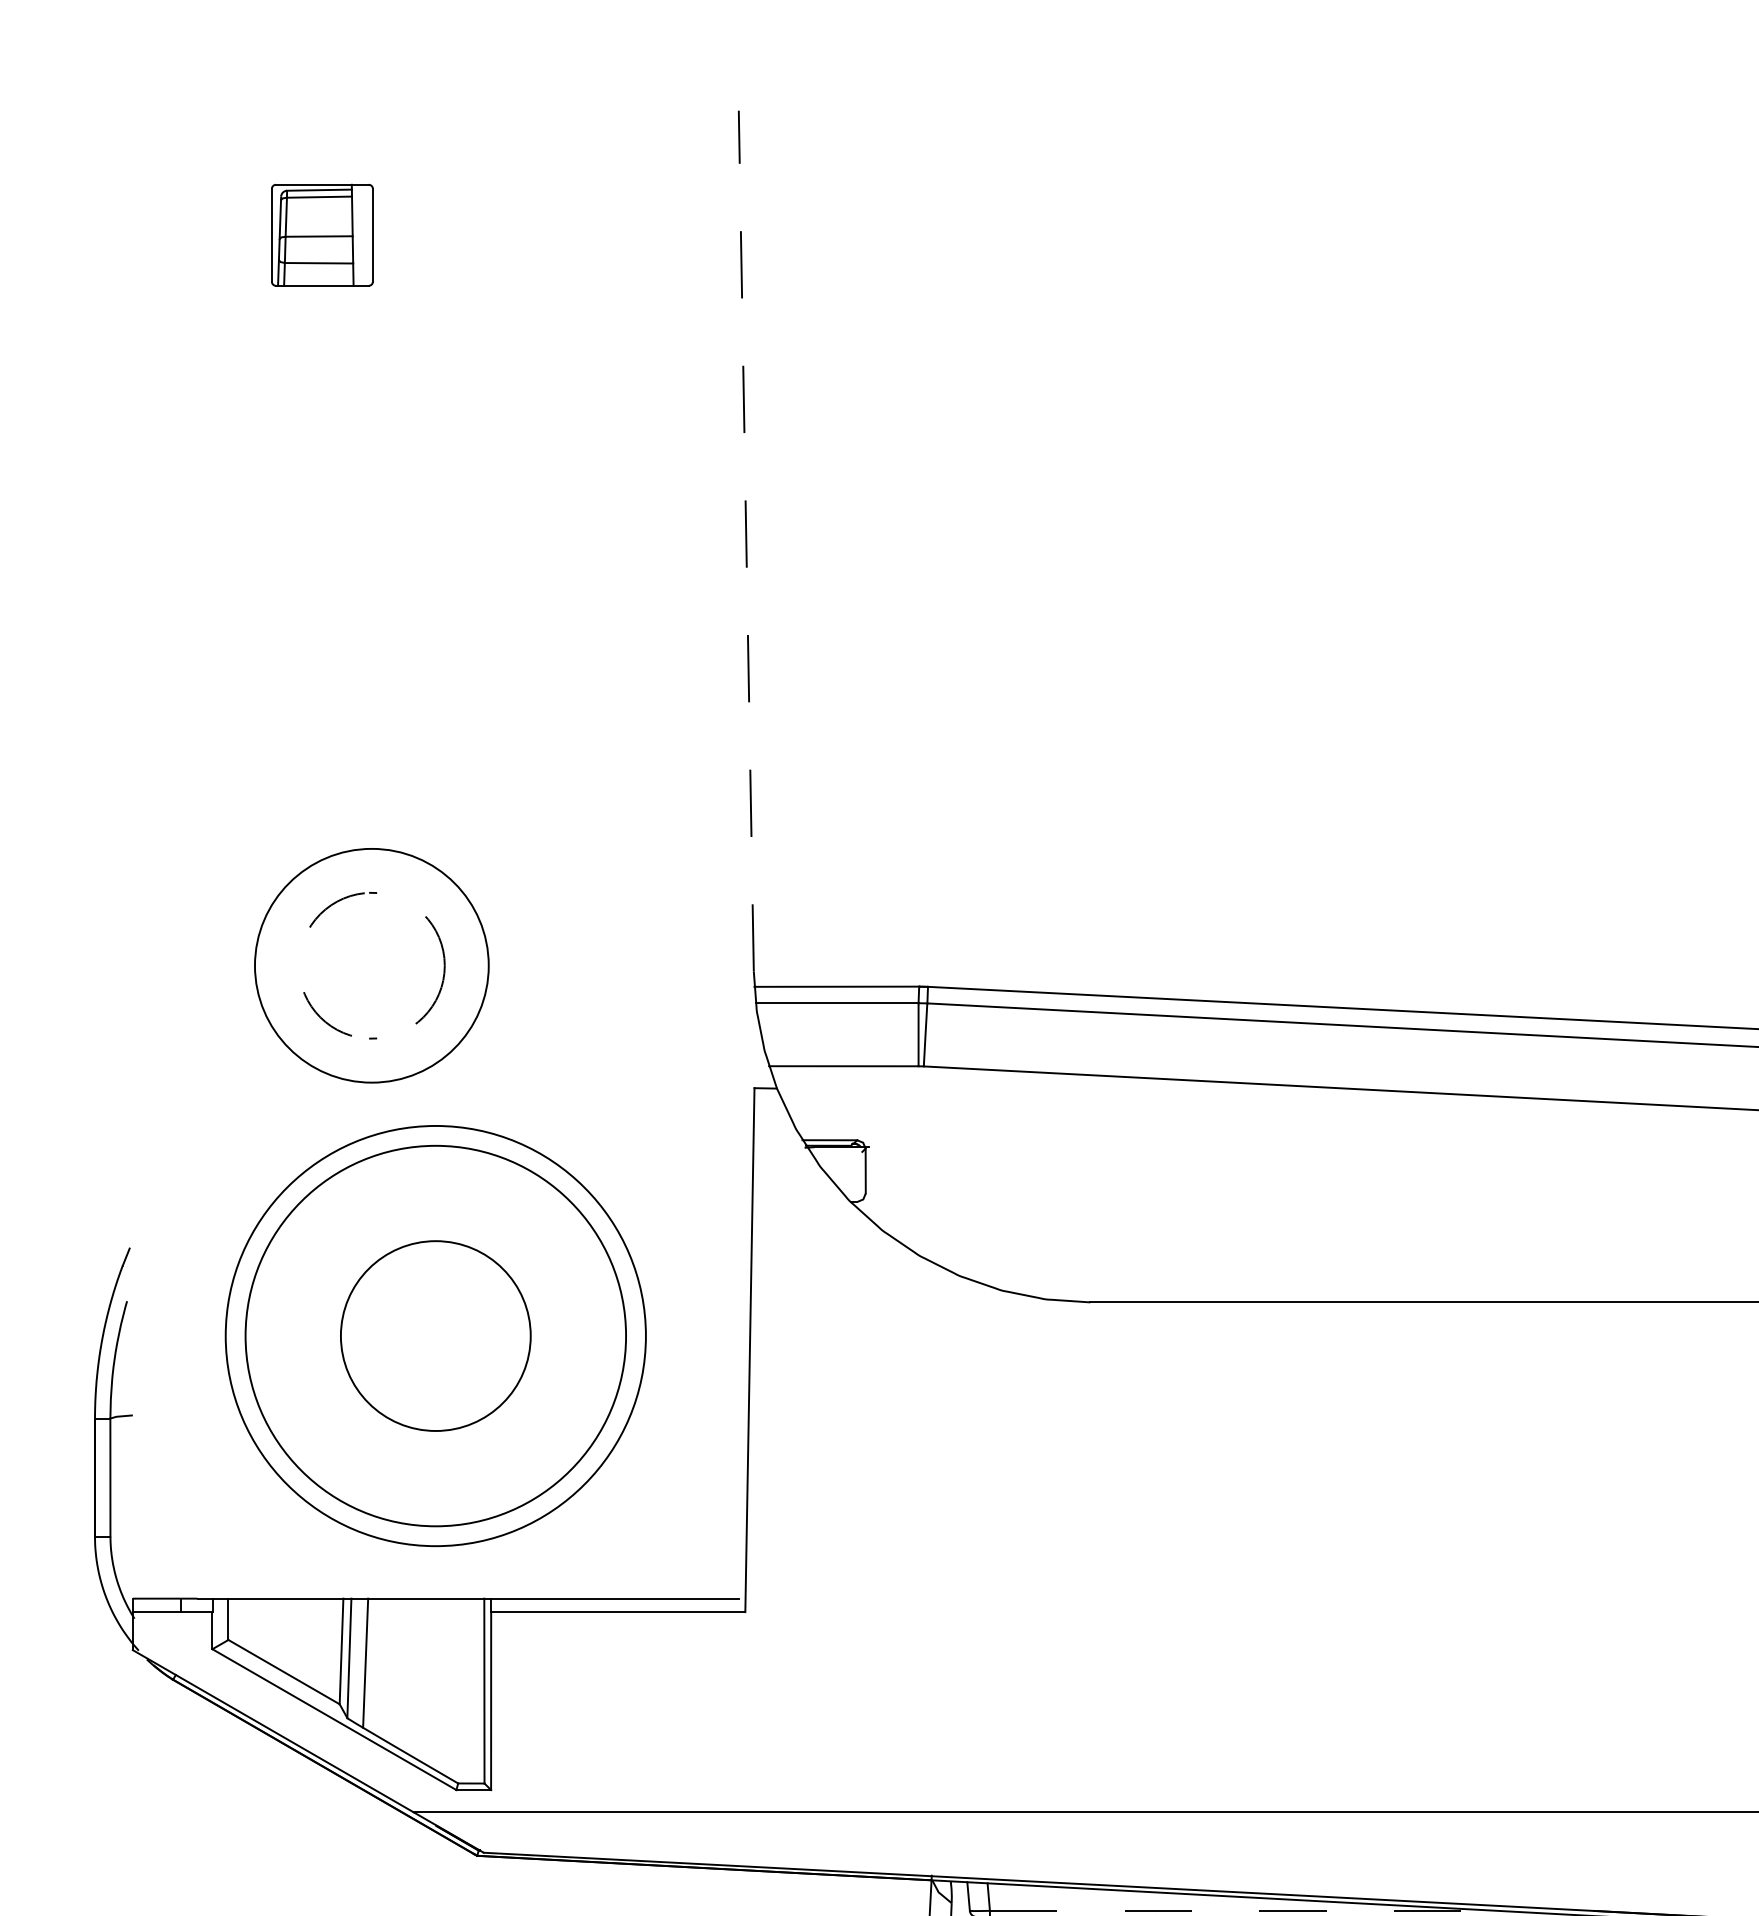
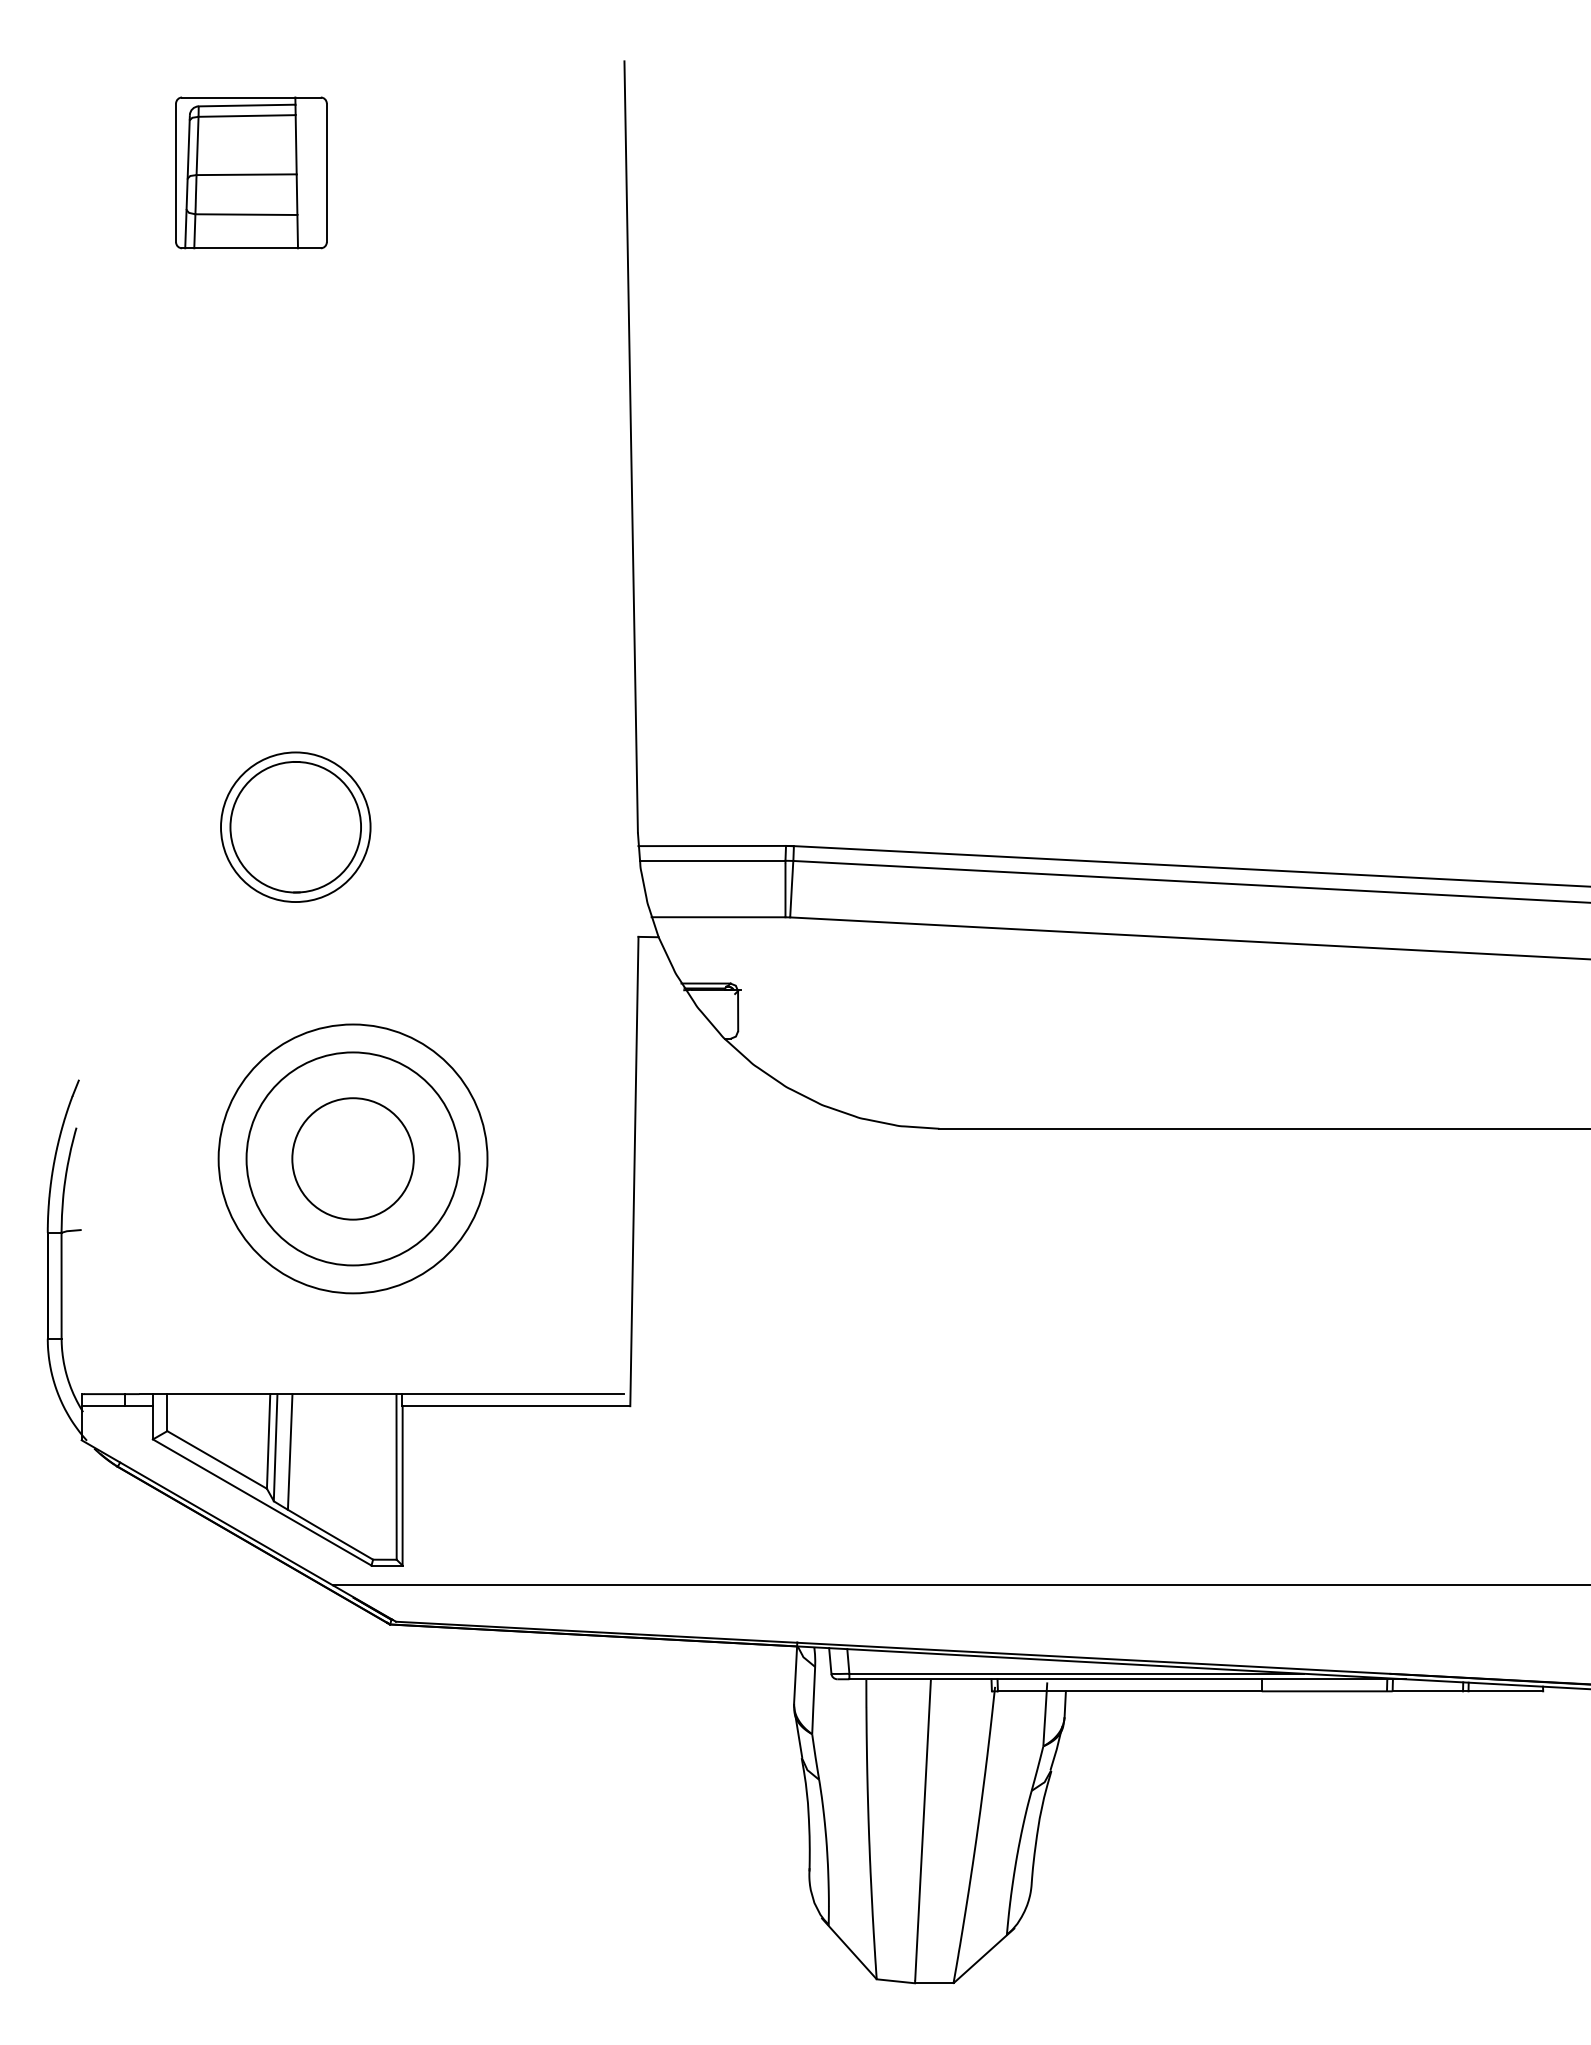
part: (322, 234) -> (251, 172), size x1.67
line: (746, 540) -> (631, 446), dashed -> solid
circle: (371, 964) -> (295, 826), dashed -> solid
circle: (371, 966) -> (295, 827), size x0.71
circle: (435, 1335) -> (352, 1158), size x0.62
circle: (435, 1335) -> (352, 1158), size x0.71
circle: (435, 1335) -> (352, 1158), size x0.71
line: (1244, 1910) -> (1077, 1673), dashed -> solid

